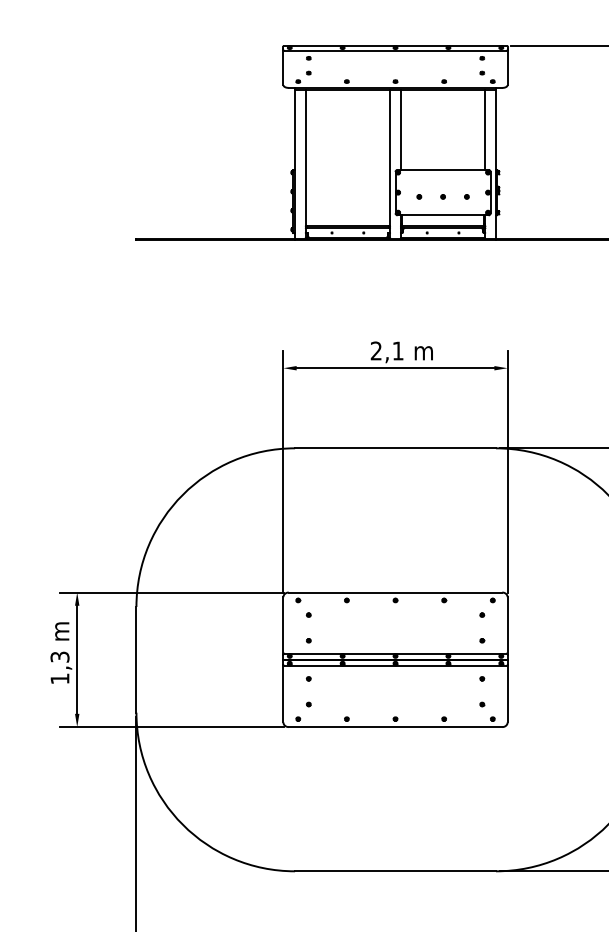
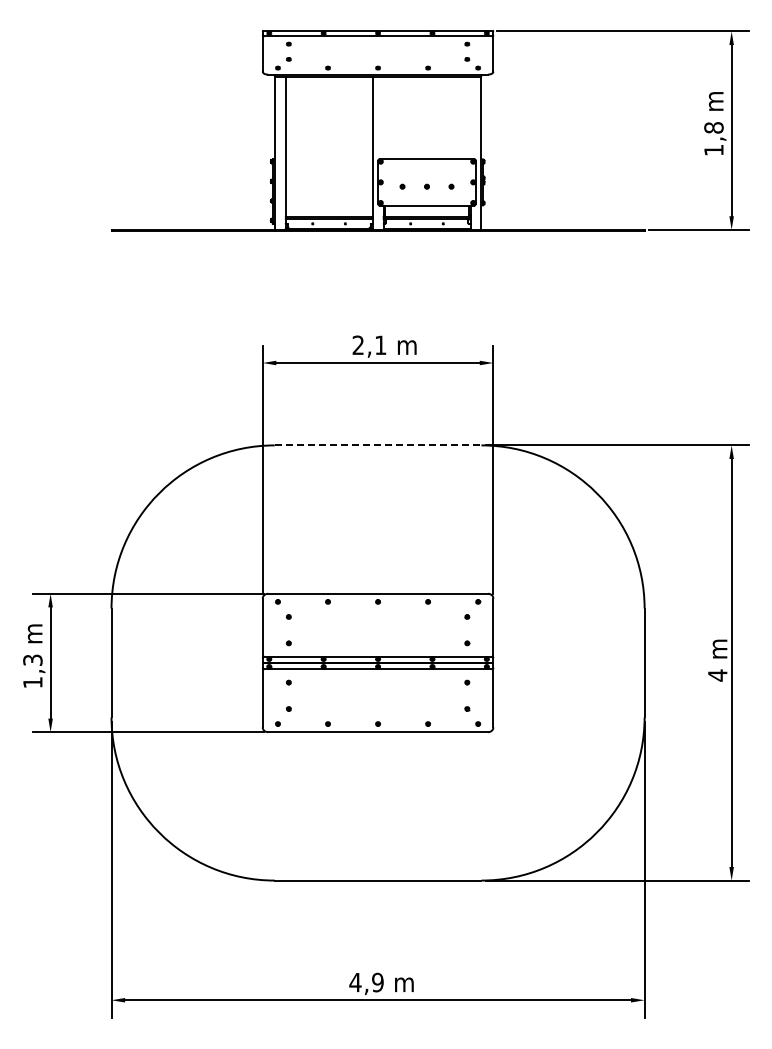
line: (400, 129) -> (383, 117), removed
line: (485, 129) -> (470, 117), removed
line: (395, 448) -> (378, 445), solid -> dashed

